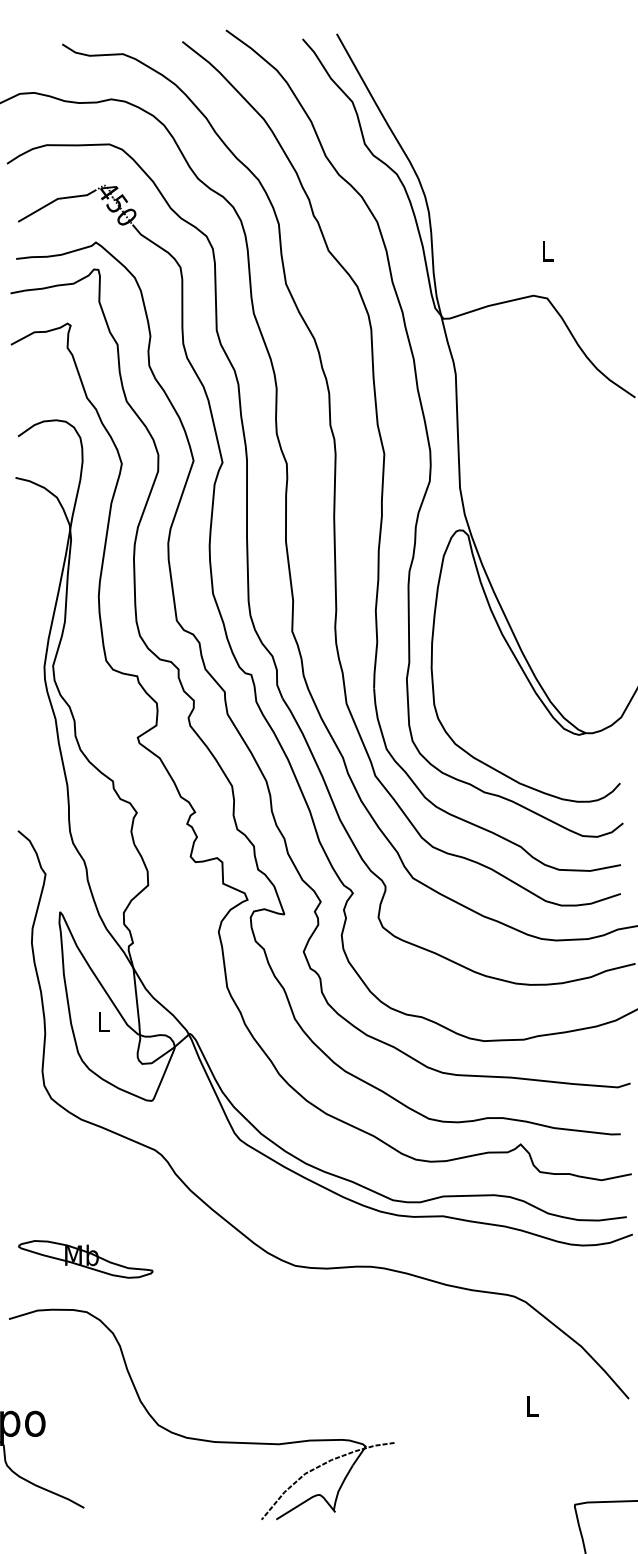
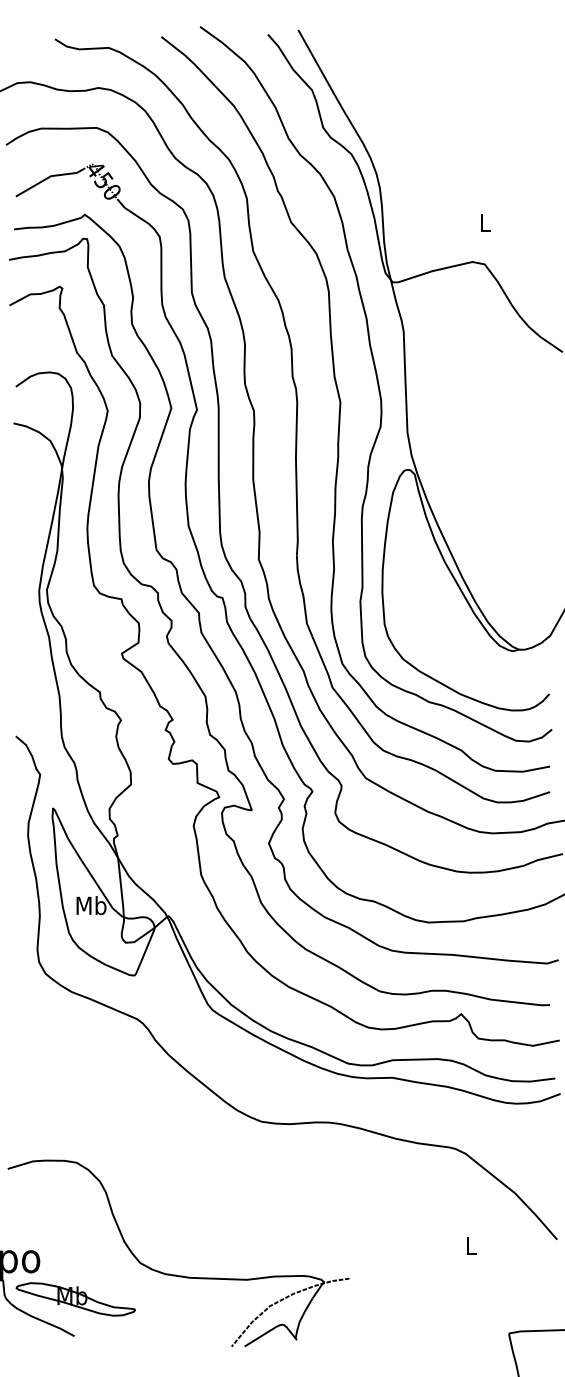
text: (103, 1021) -> (91, 905), L -> Mb
part: (85, 1259) -> (75, 1299), moved

